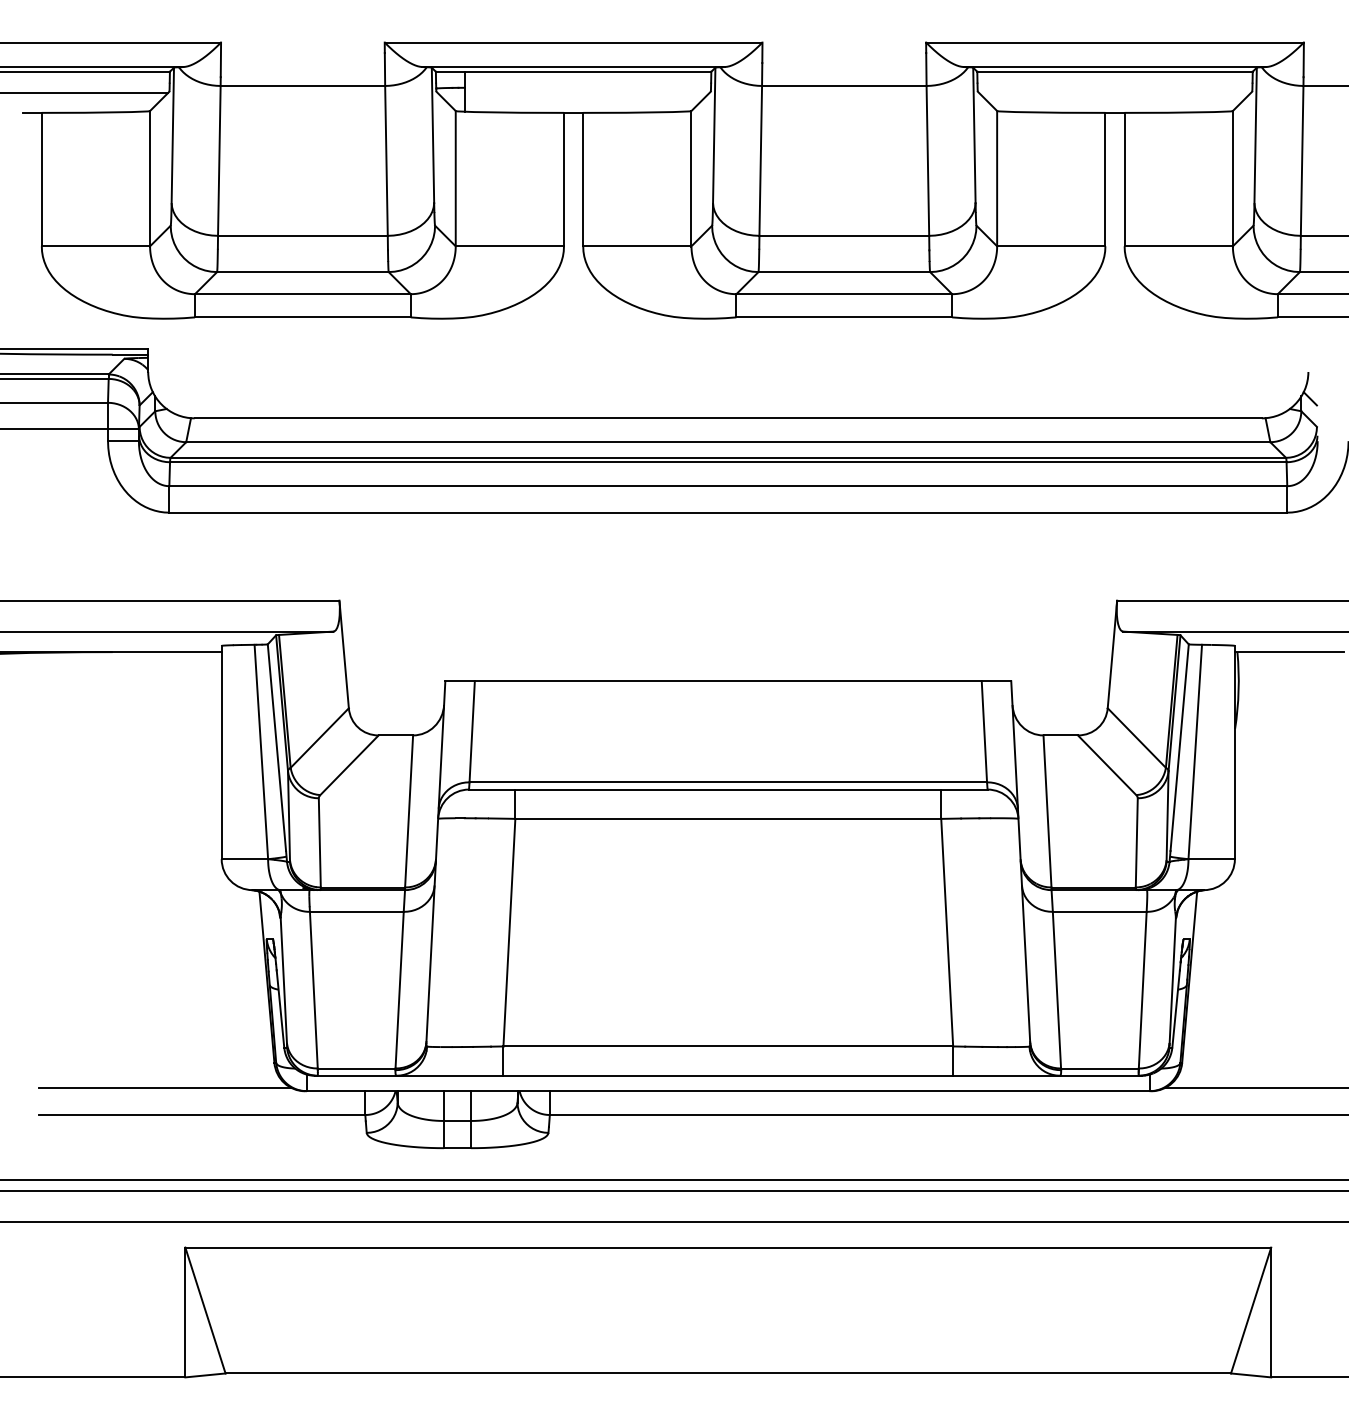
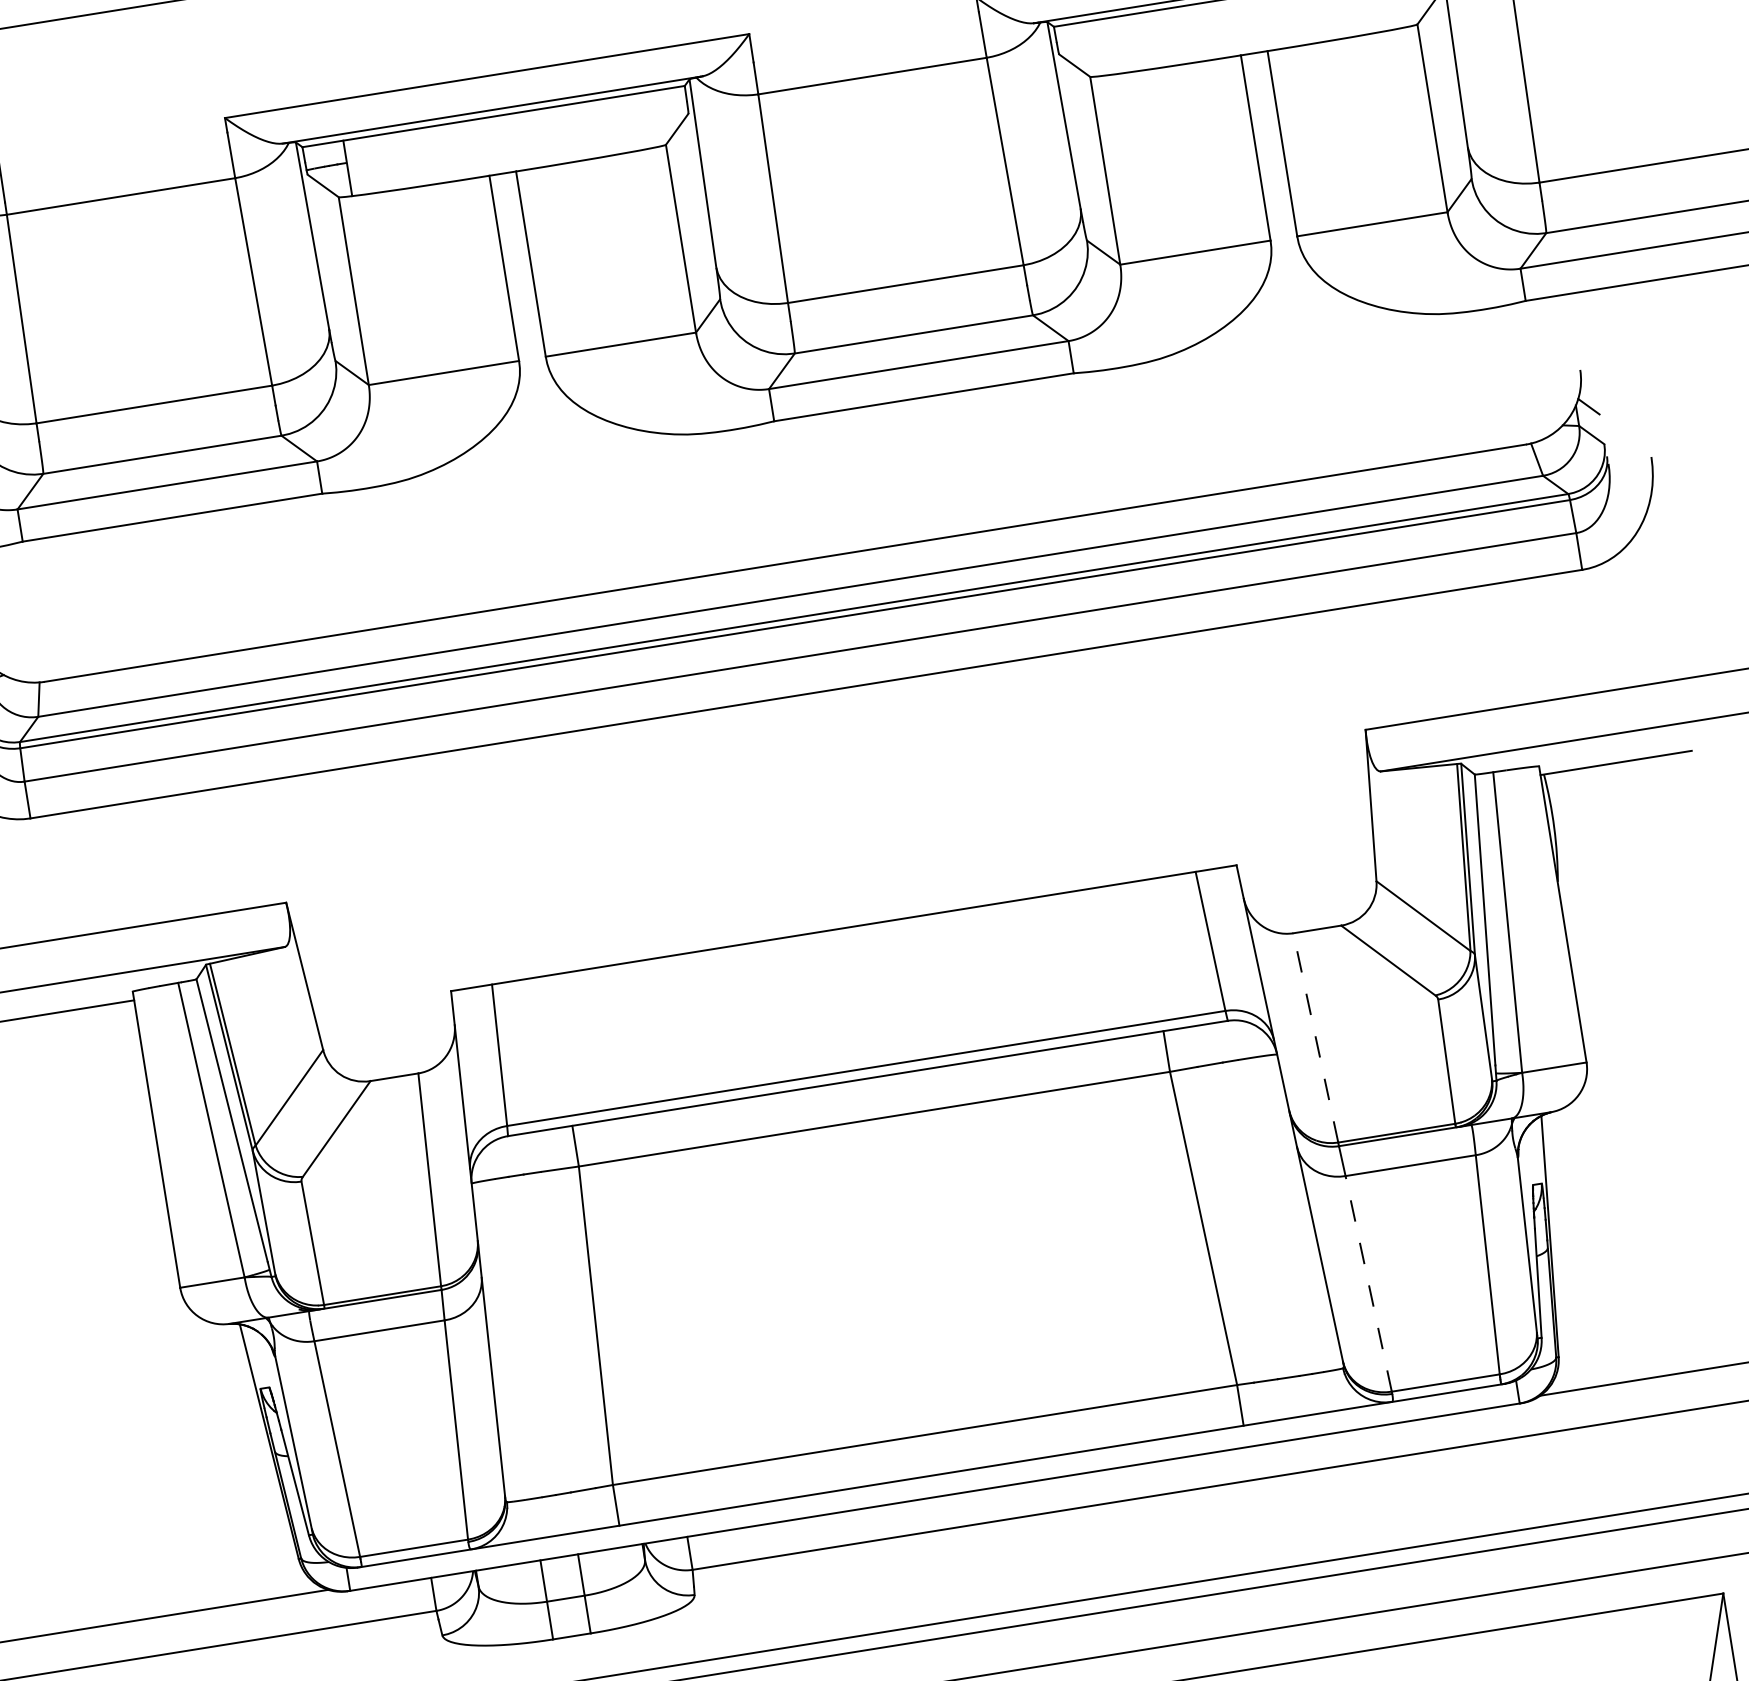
line: (1047, 810) -> (1315, 1036), solid -> dashed
line: (1056, 989) -> (1367, 1283), solid -> dashed

